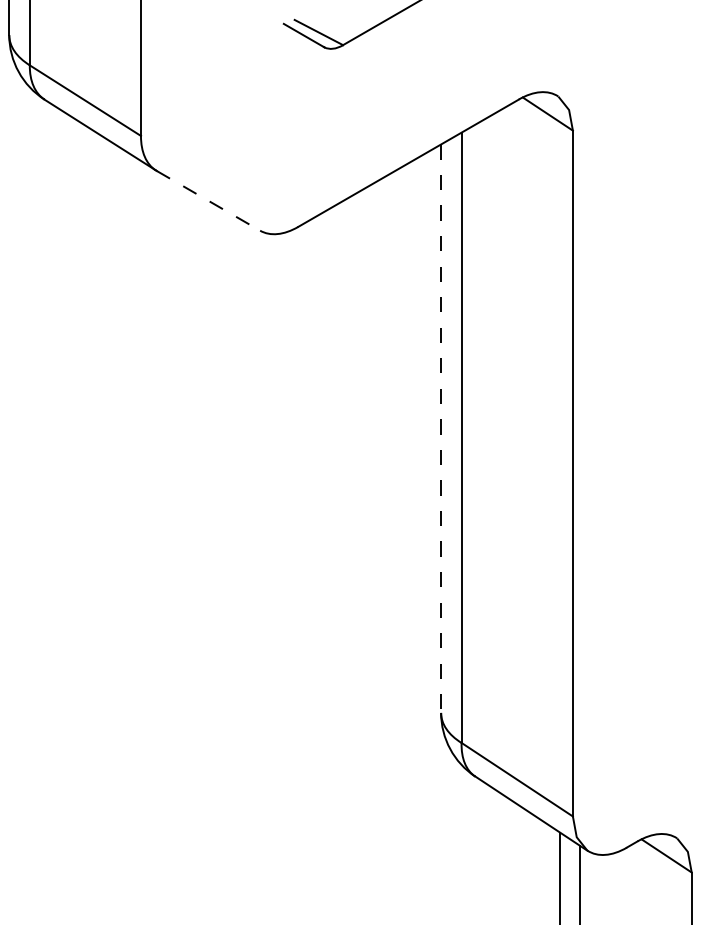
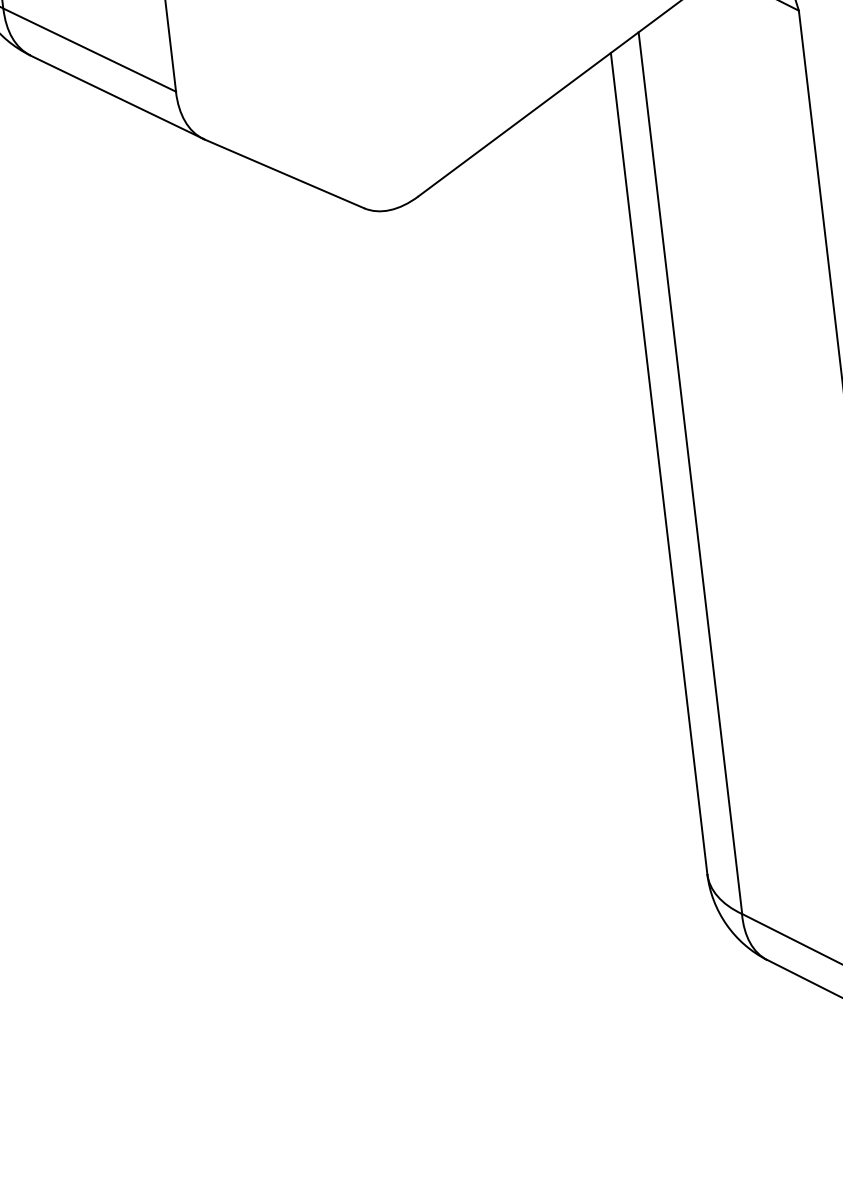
line: (208, 200) -> (284, 173), dashed -> solid
line: (441, 429) -> (659, 464), dashed -> solid

